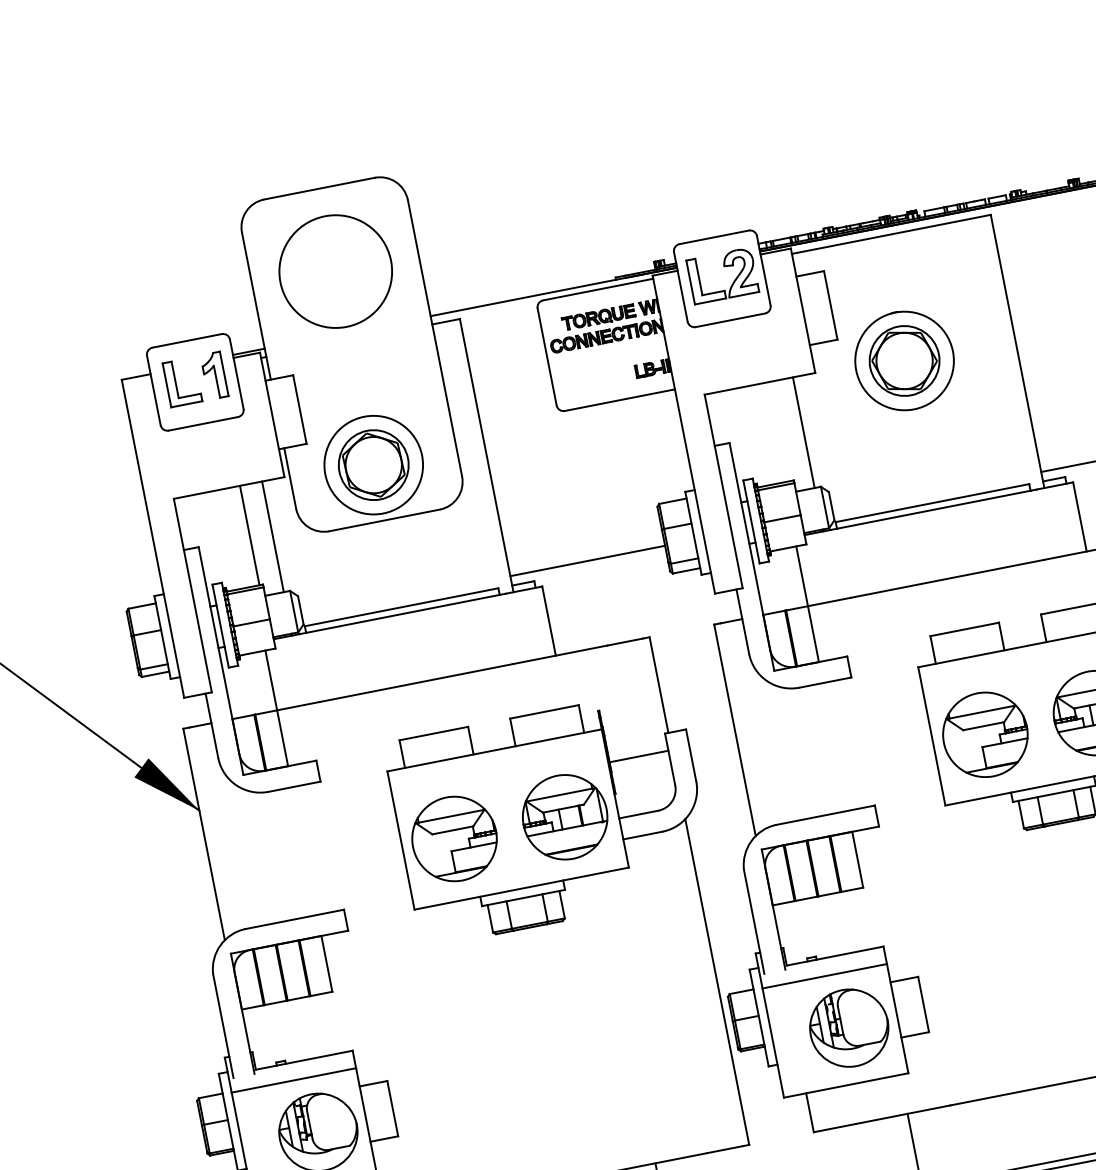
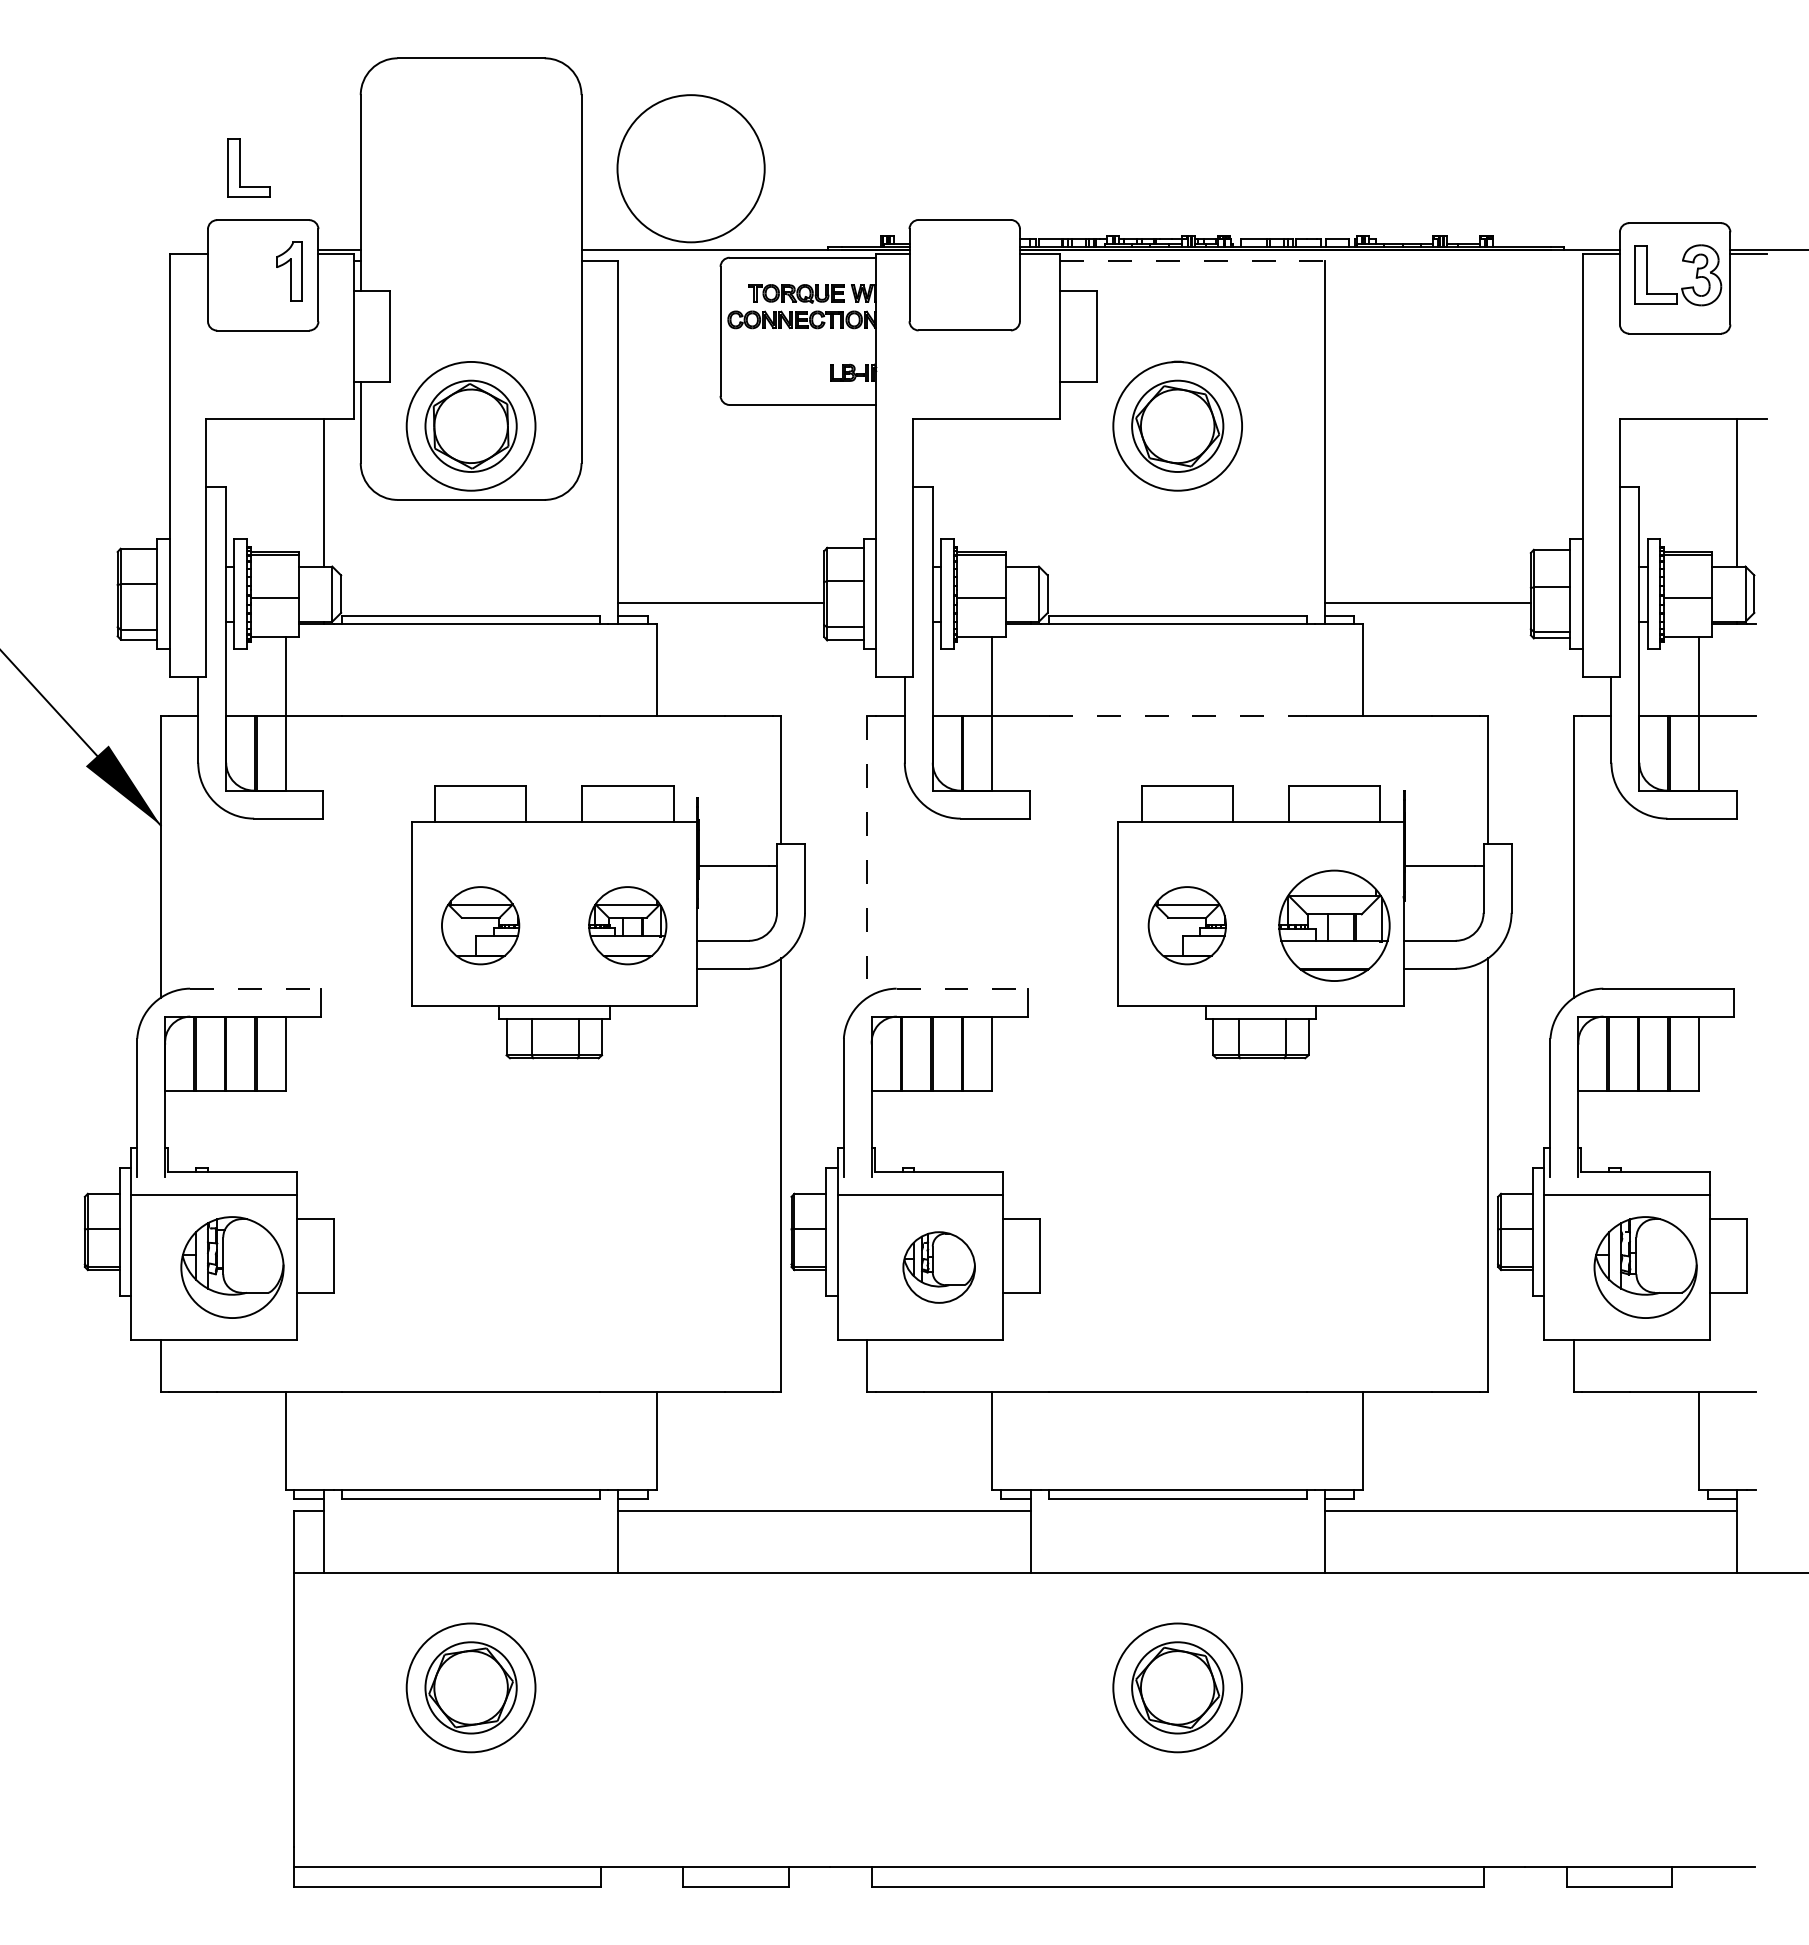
line: (892, 234) -> (1193, 260), solid -> dashed
part: (723, 267) -> (969, 260), removed
circle: (335, 271) -> (690, 168), moved
part: (176, 383) -> (240, 167), moved
line: (803, 432) -> (1030, 492), removed
line: (249, 535) -> (294, 485), removed
line: (947, 579) -> (1177, 716), solid -> dashed
line: (735, 730) -> (867, 857), solid -> dashed
part: (985, 734) -> (1187, 925), size x0.7
line: (825, 815) -> (962, 988), solid -> dashed
part: (564, 817) -> (627, 925), size x0.7
part: (454, 838) -> (480, 925), size x0.7
line: (294, 919) -> (255, 988), solid -> dashed
part: (849, 1028) -> (939, 1267), size x0.7

